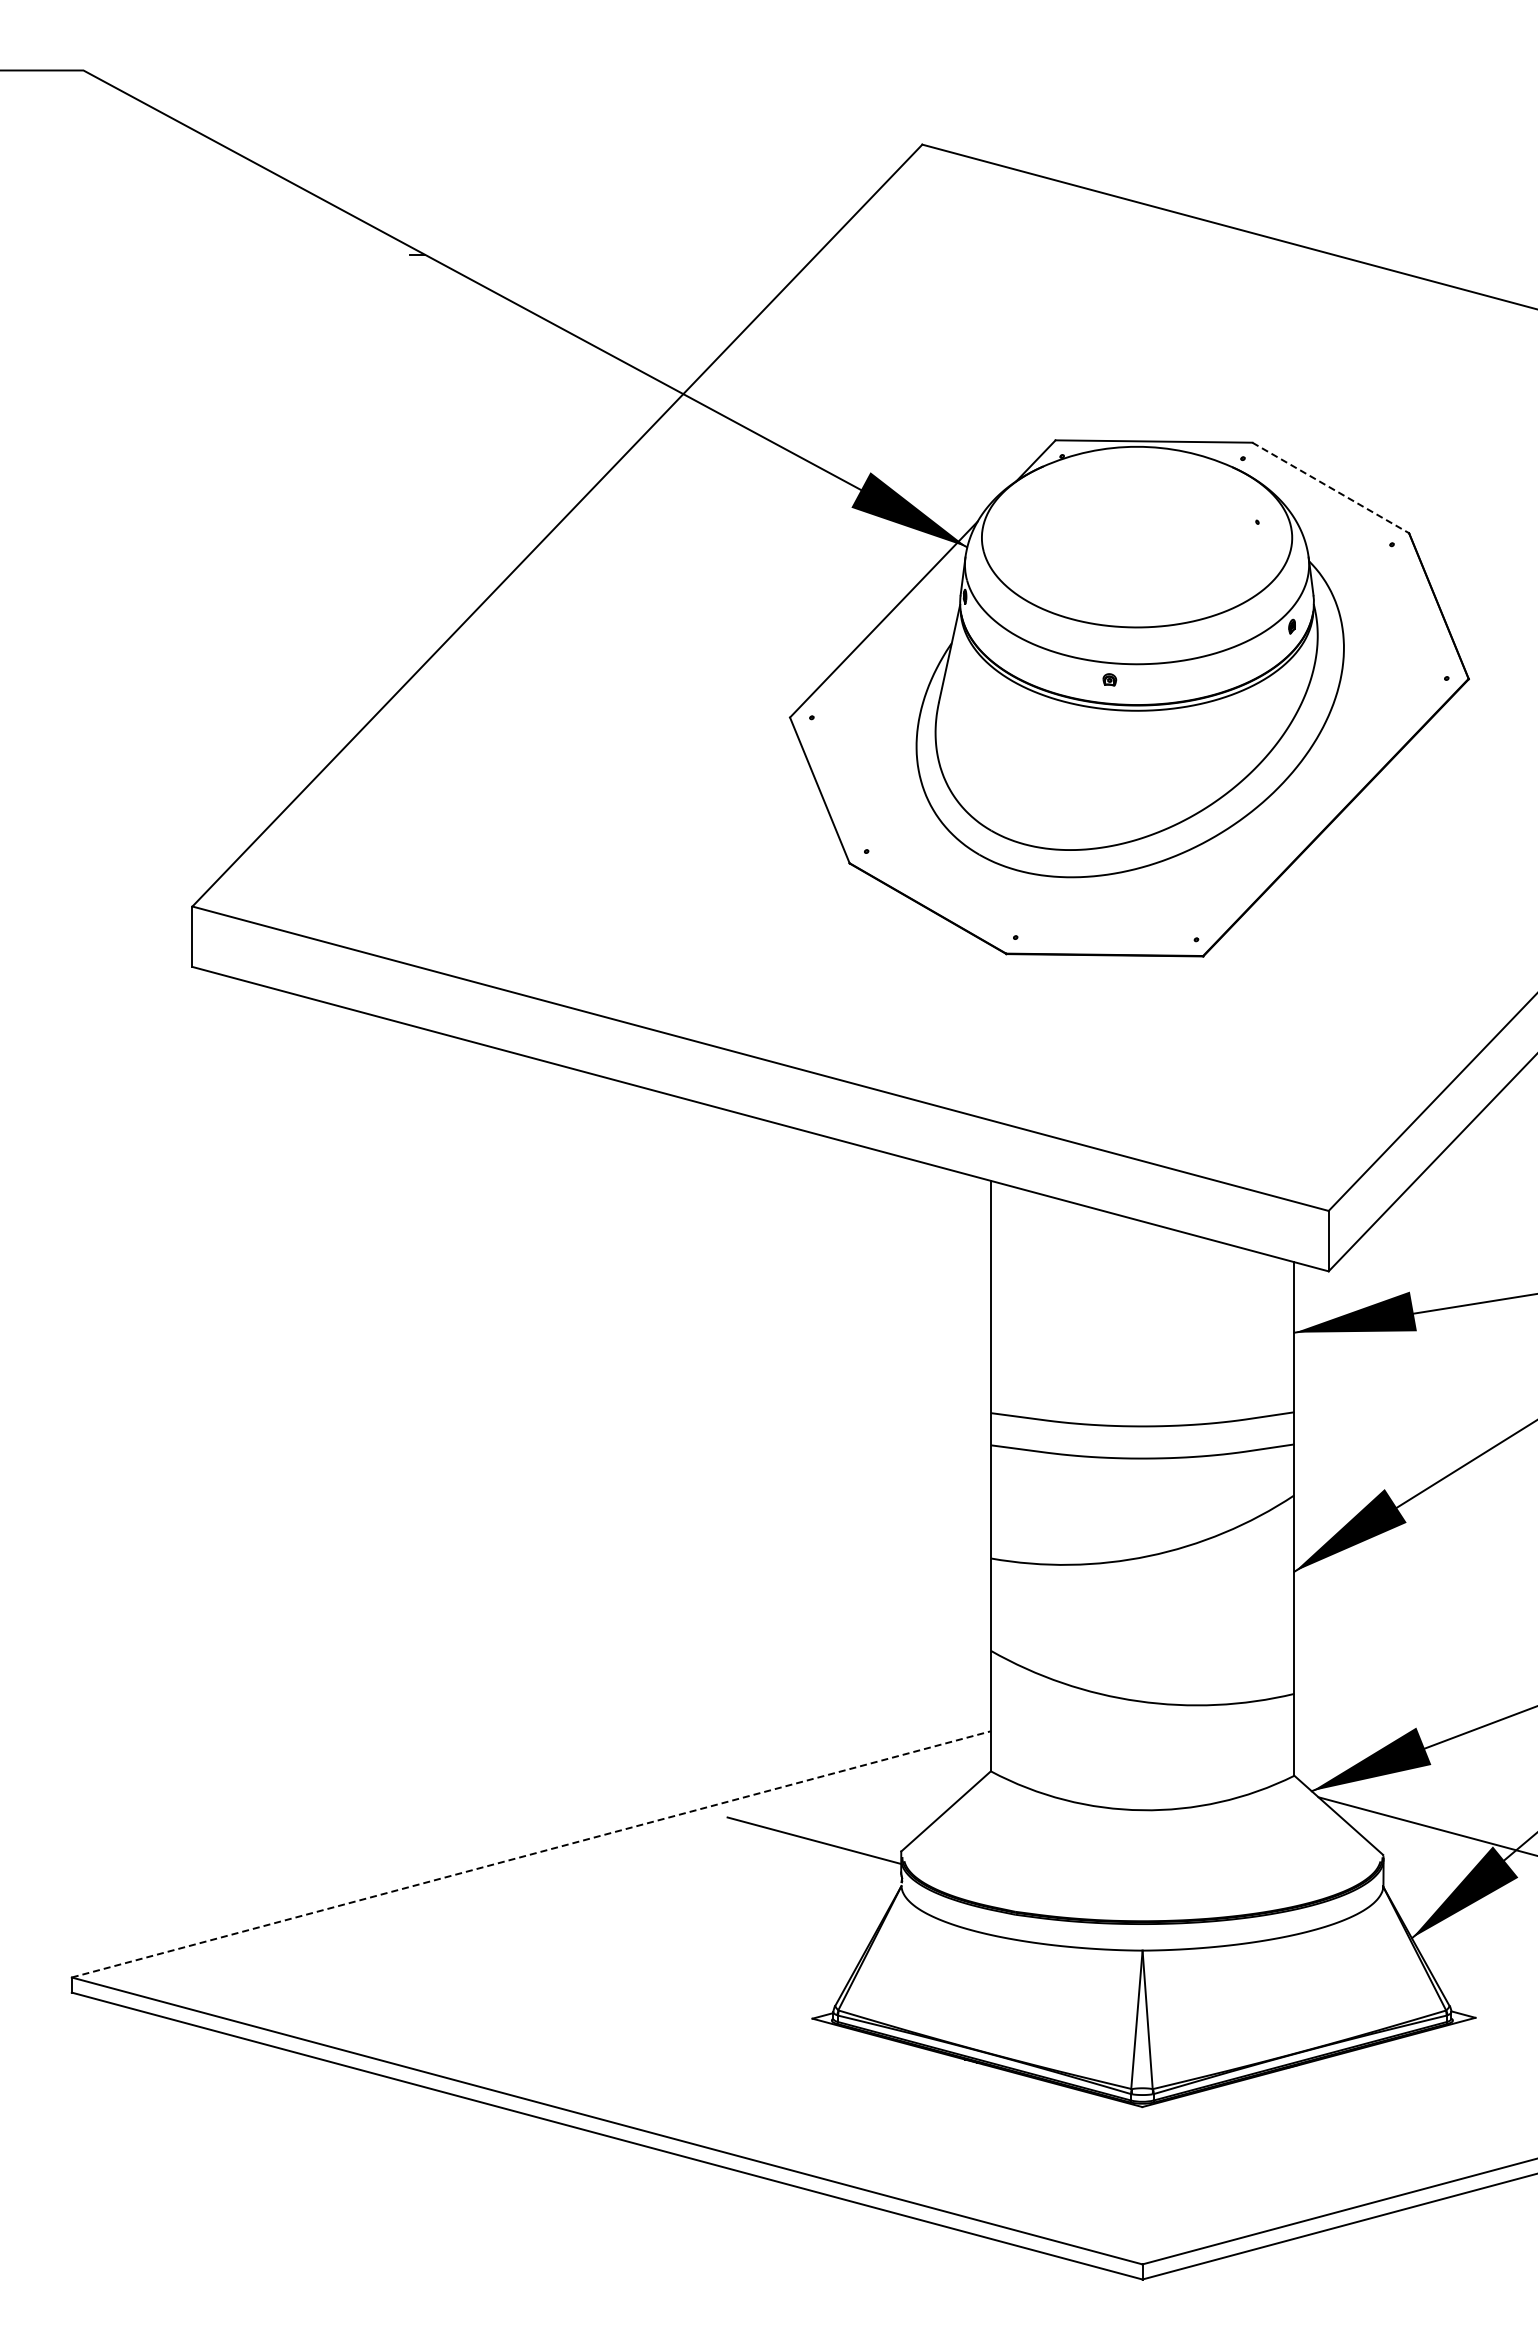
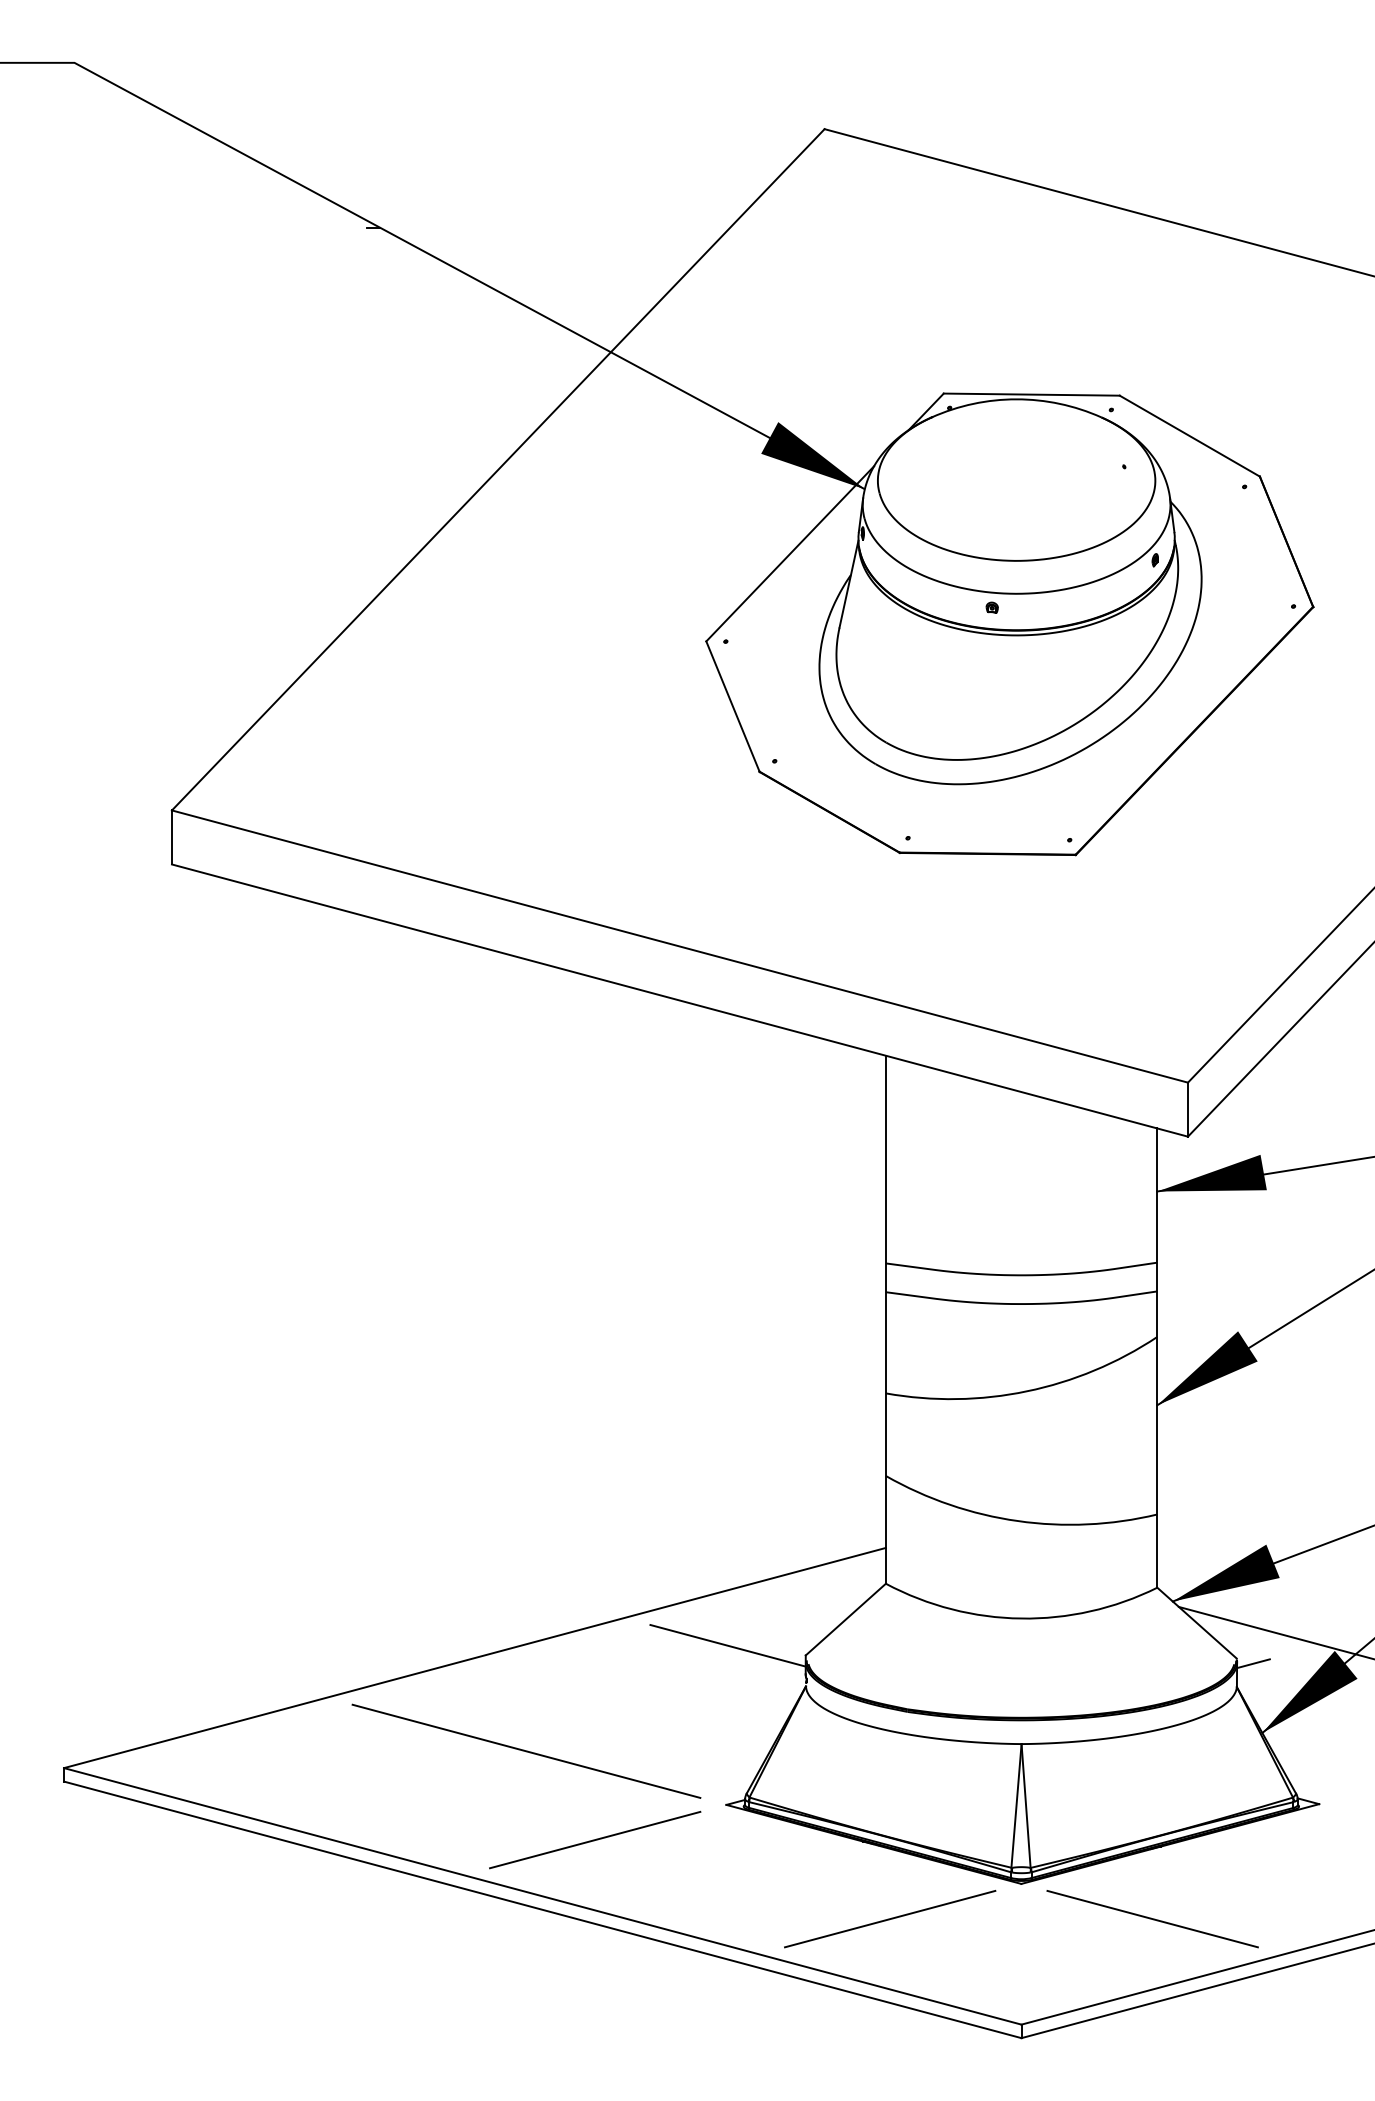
line: (1331, 488) -> (1190, 436), dashed -> solid
line: (531, 1854) -> (475, 1658), dashed -> solid
line: (1401, 1860) -> (1253, 1663), added
line: (588, 1958) -> (526, 1751), added
line: (665, 2057) -> (594, 1839), added
line: (995, 2145) -> (890, 1918), added
line: (1288, 2145) -> (1152, 1918), added

